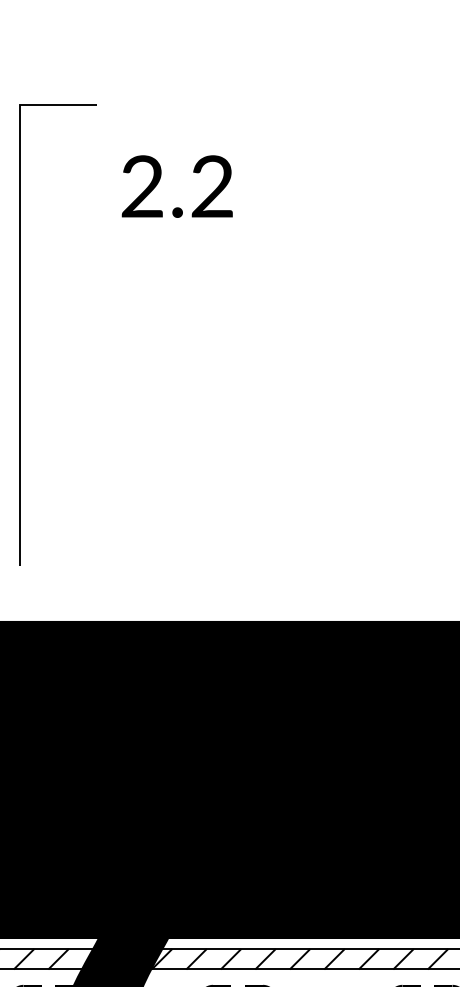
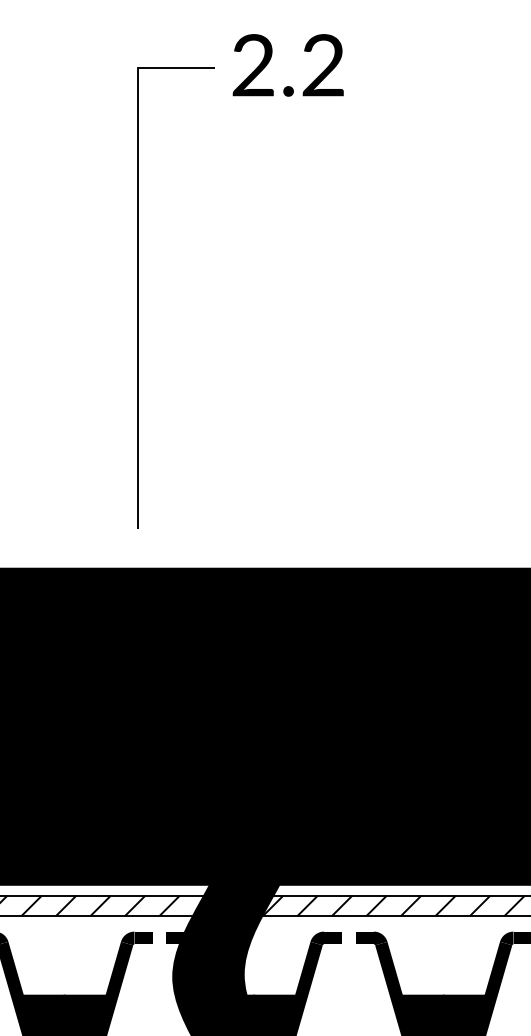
text: (176, 186) -> (287, 65), moved
line: (20, 334) -> (138, 297), moved

